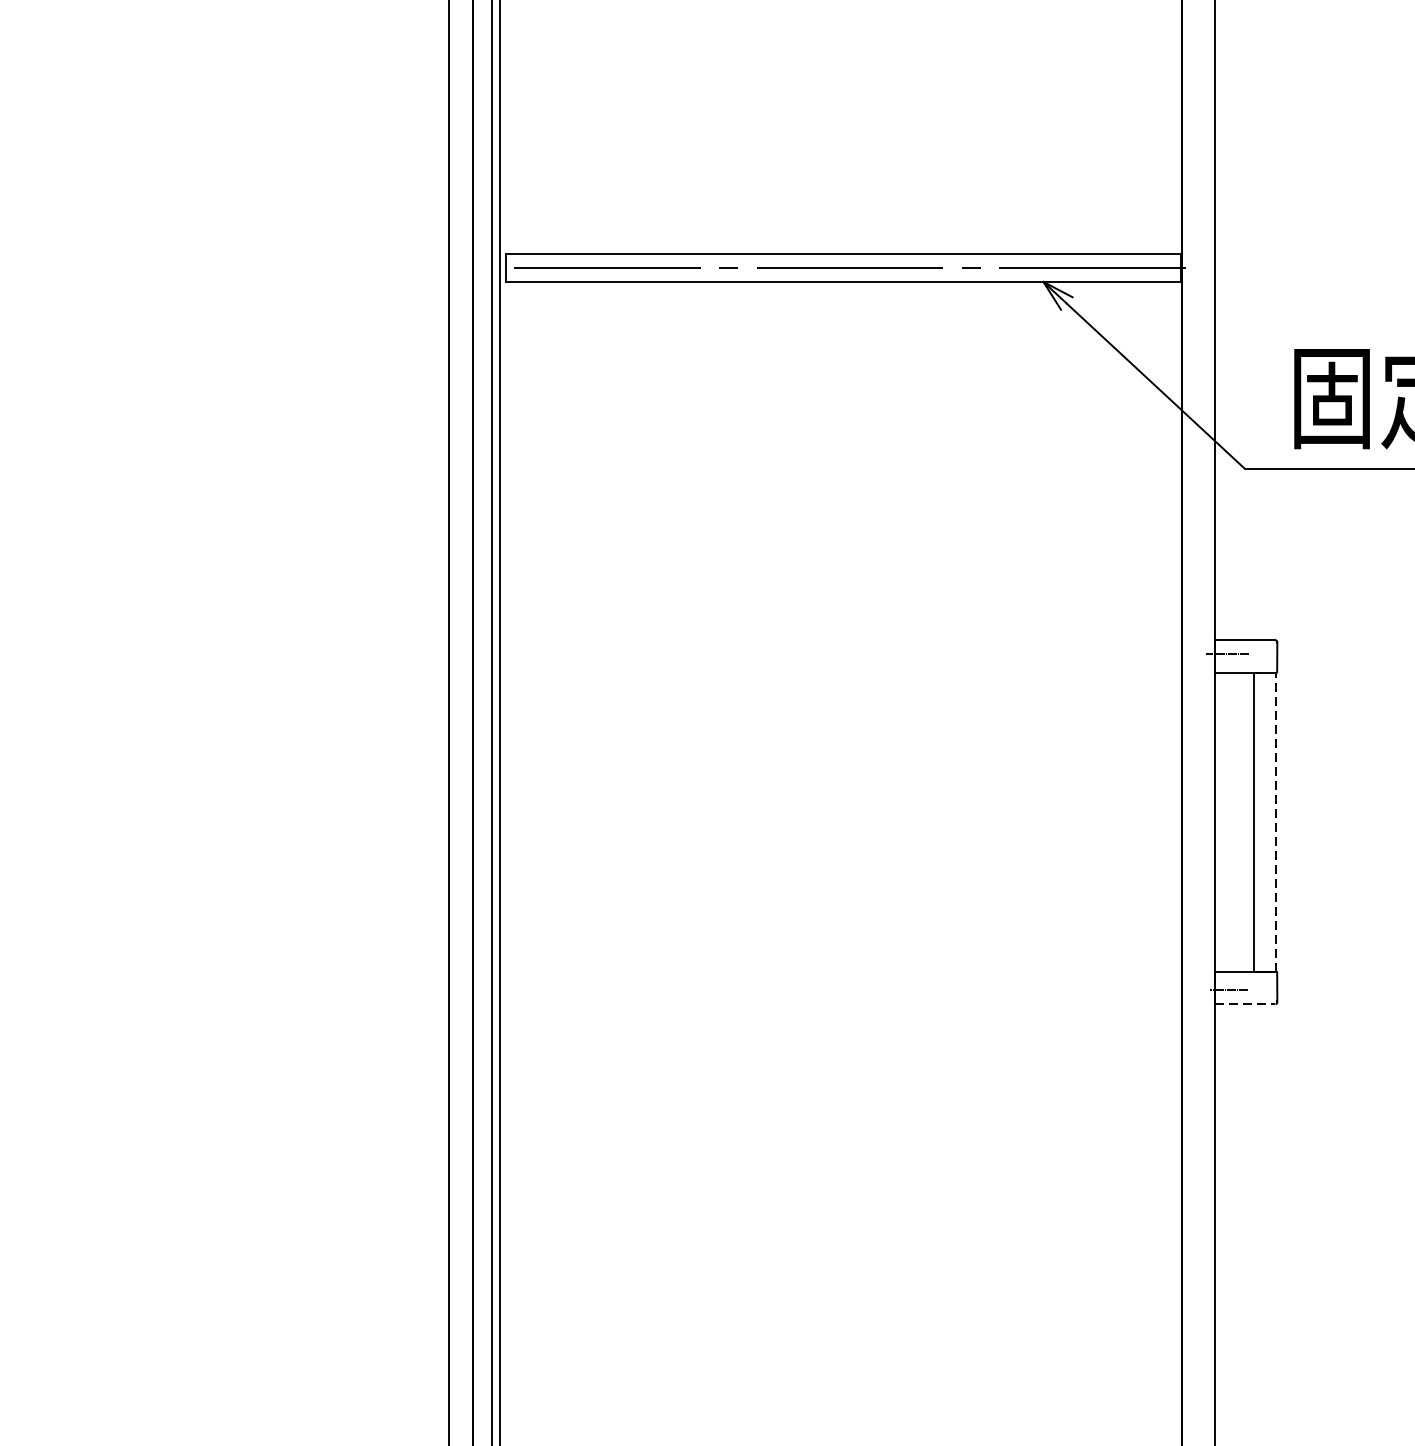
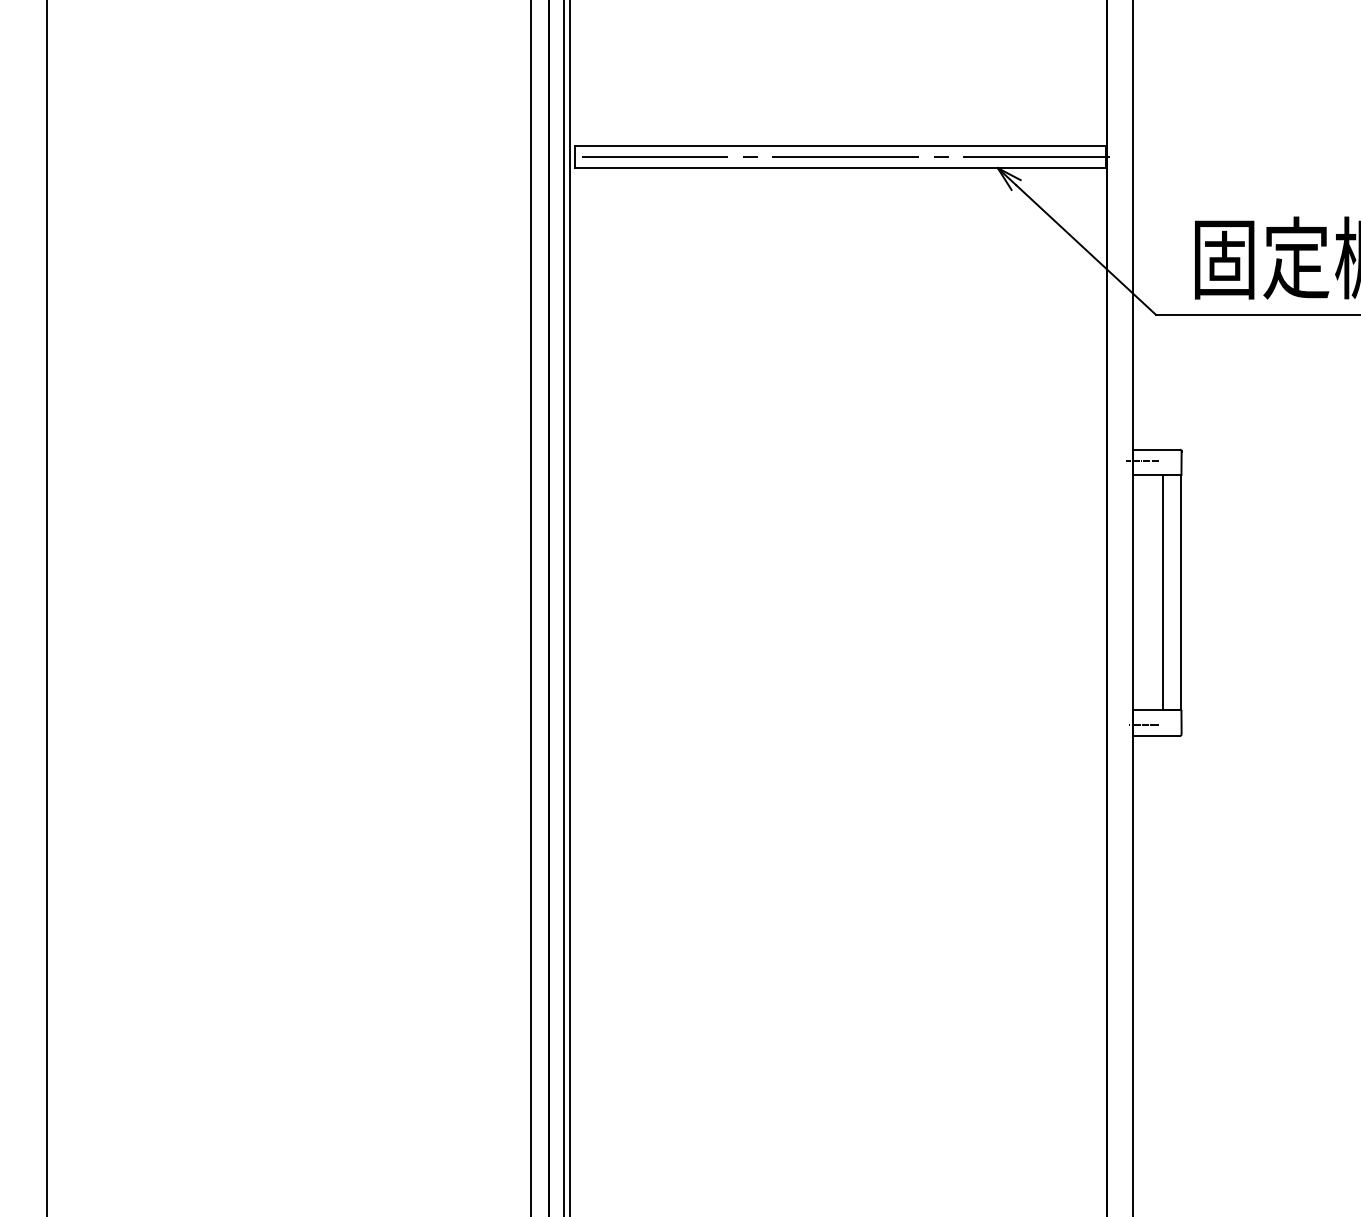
line: (1275, 821) -> (1180, 592), dashed -> solid
line: (1245, 1003) -> (1156, 735), dashed -> solid

